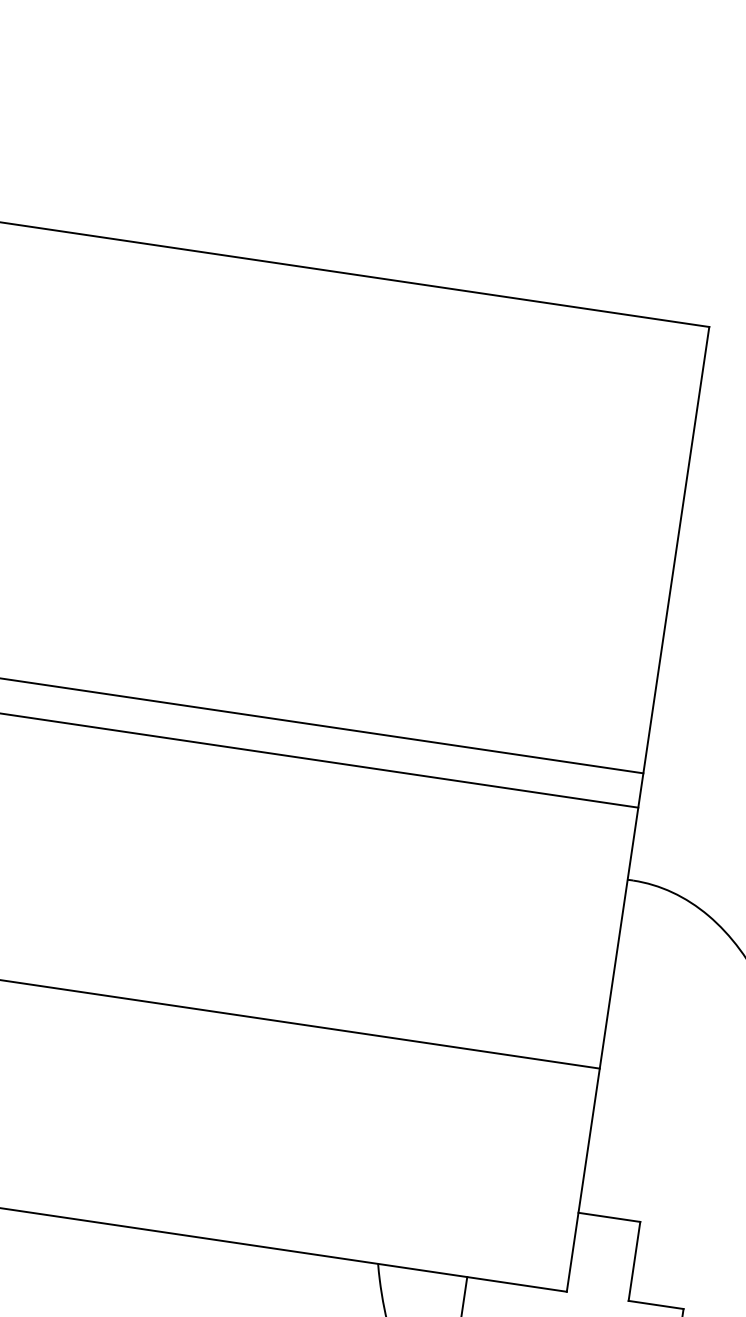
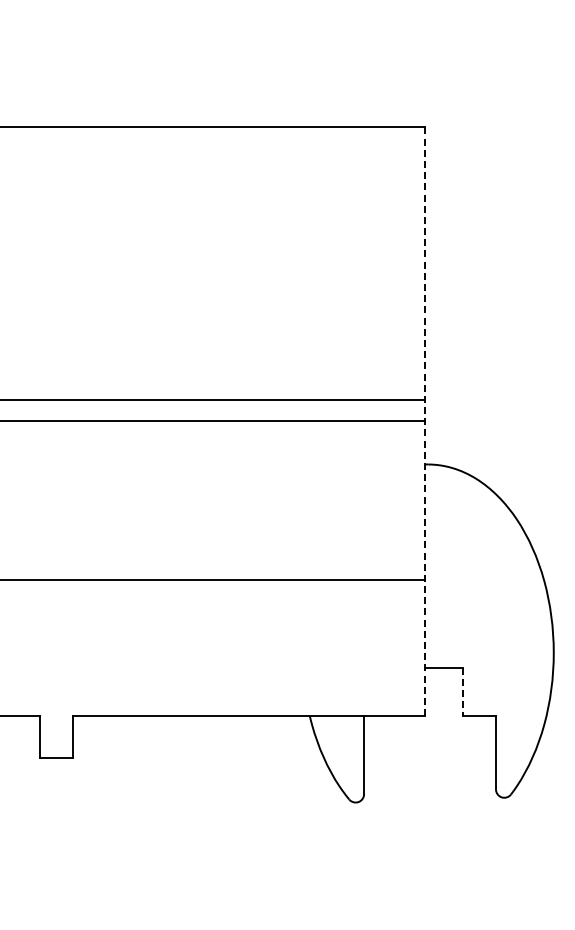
line: (637, 810) -> (424, 422), solid -> dashed
line: (634, 1262) -> (462, 692), solid -> dashed

